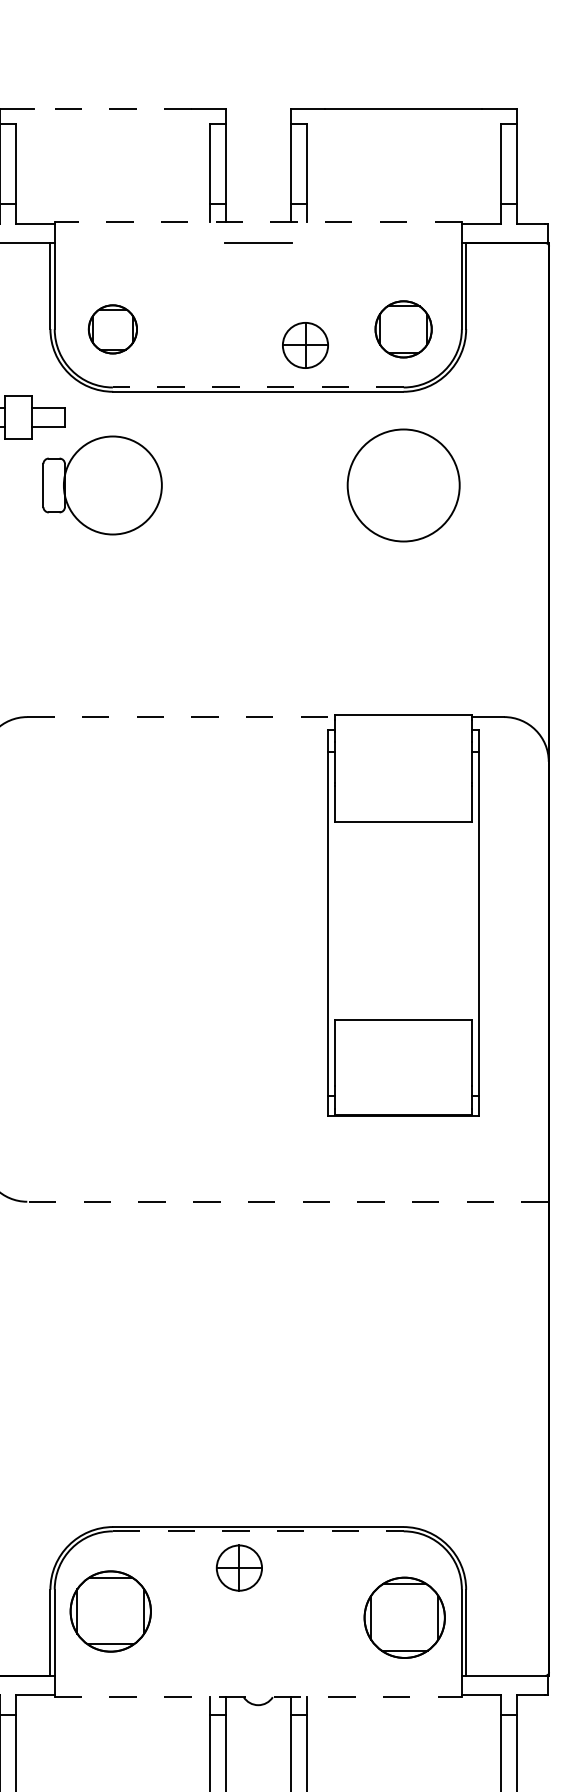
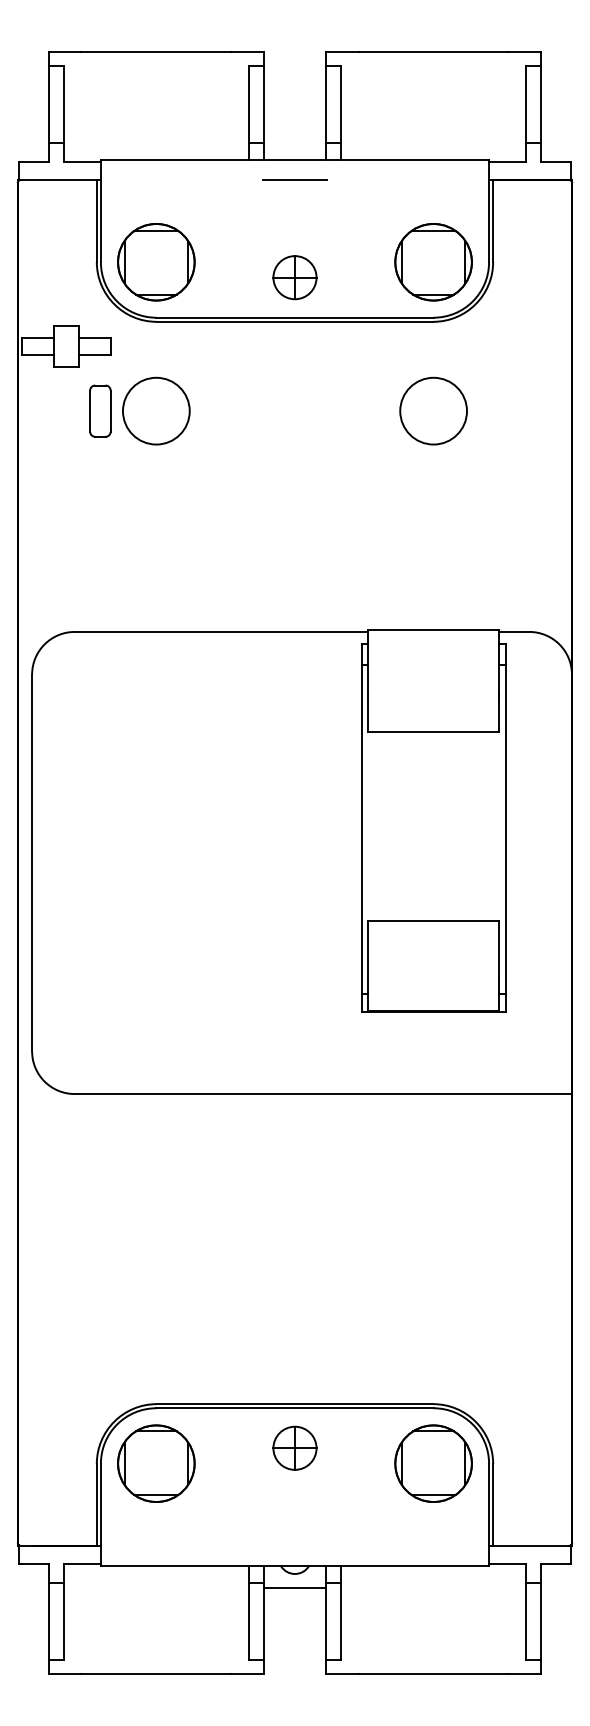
line: (113, 108) -> (156, 51), dashed -> solid
line: (257, 221) -> (294, 159), dashed -> solid
part: (113, 329) -> (156, 262), size x1.67
part: (403, 329) -> (433, 262), size x1.43
part: (304, 345) -> (294, 277), moved
line: (258, 387) -> (295, 317), dashed -> solid
circle: (113, 484) -> (156, 410), size x0.71
circle: (403, 484) -> (433, 410), size x0.62
line: (181, 716) -> (221, 631), dashed -> solid
line: (288, 1202) -> (323, 1094), dashed -> solid
line: (258, 1531) -> (295, 1408), dashed -> solid
part: (238, 1567) -> (294, 1447), moved
part: (110, 1611) -> (156, 1463), moved
part: (404, 1617) -> (433, 1463), moved
line: (258, 1697) -> (295, 1566), dashed -> solid
line: (257, 1720) -> (294, 1588), added

